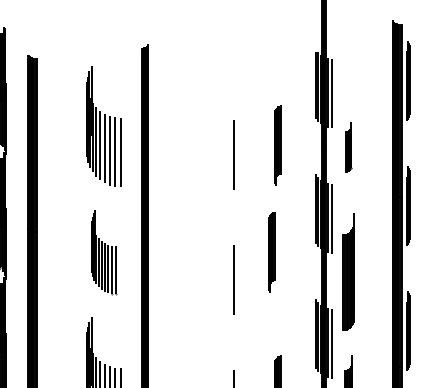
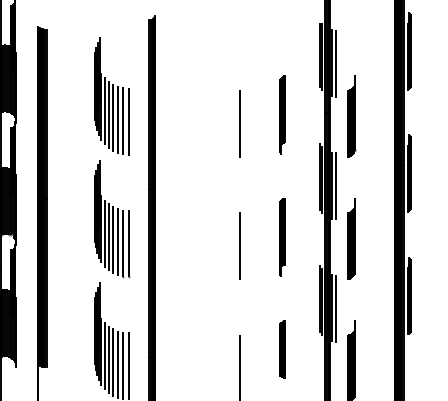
part: (348, 147) -> (351, 116), size x1.67
part: (104, 252) -> (112, 219), size x1.43
part: (271, 252) -> (282, 237), moved
part: (348, 272) -> (351, 238), size x0.71

